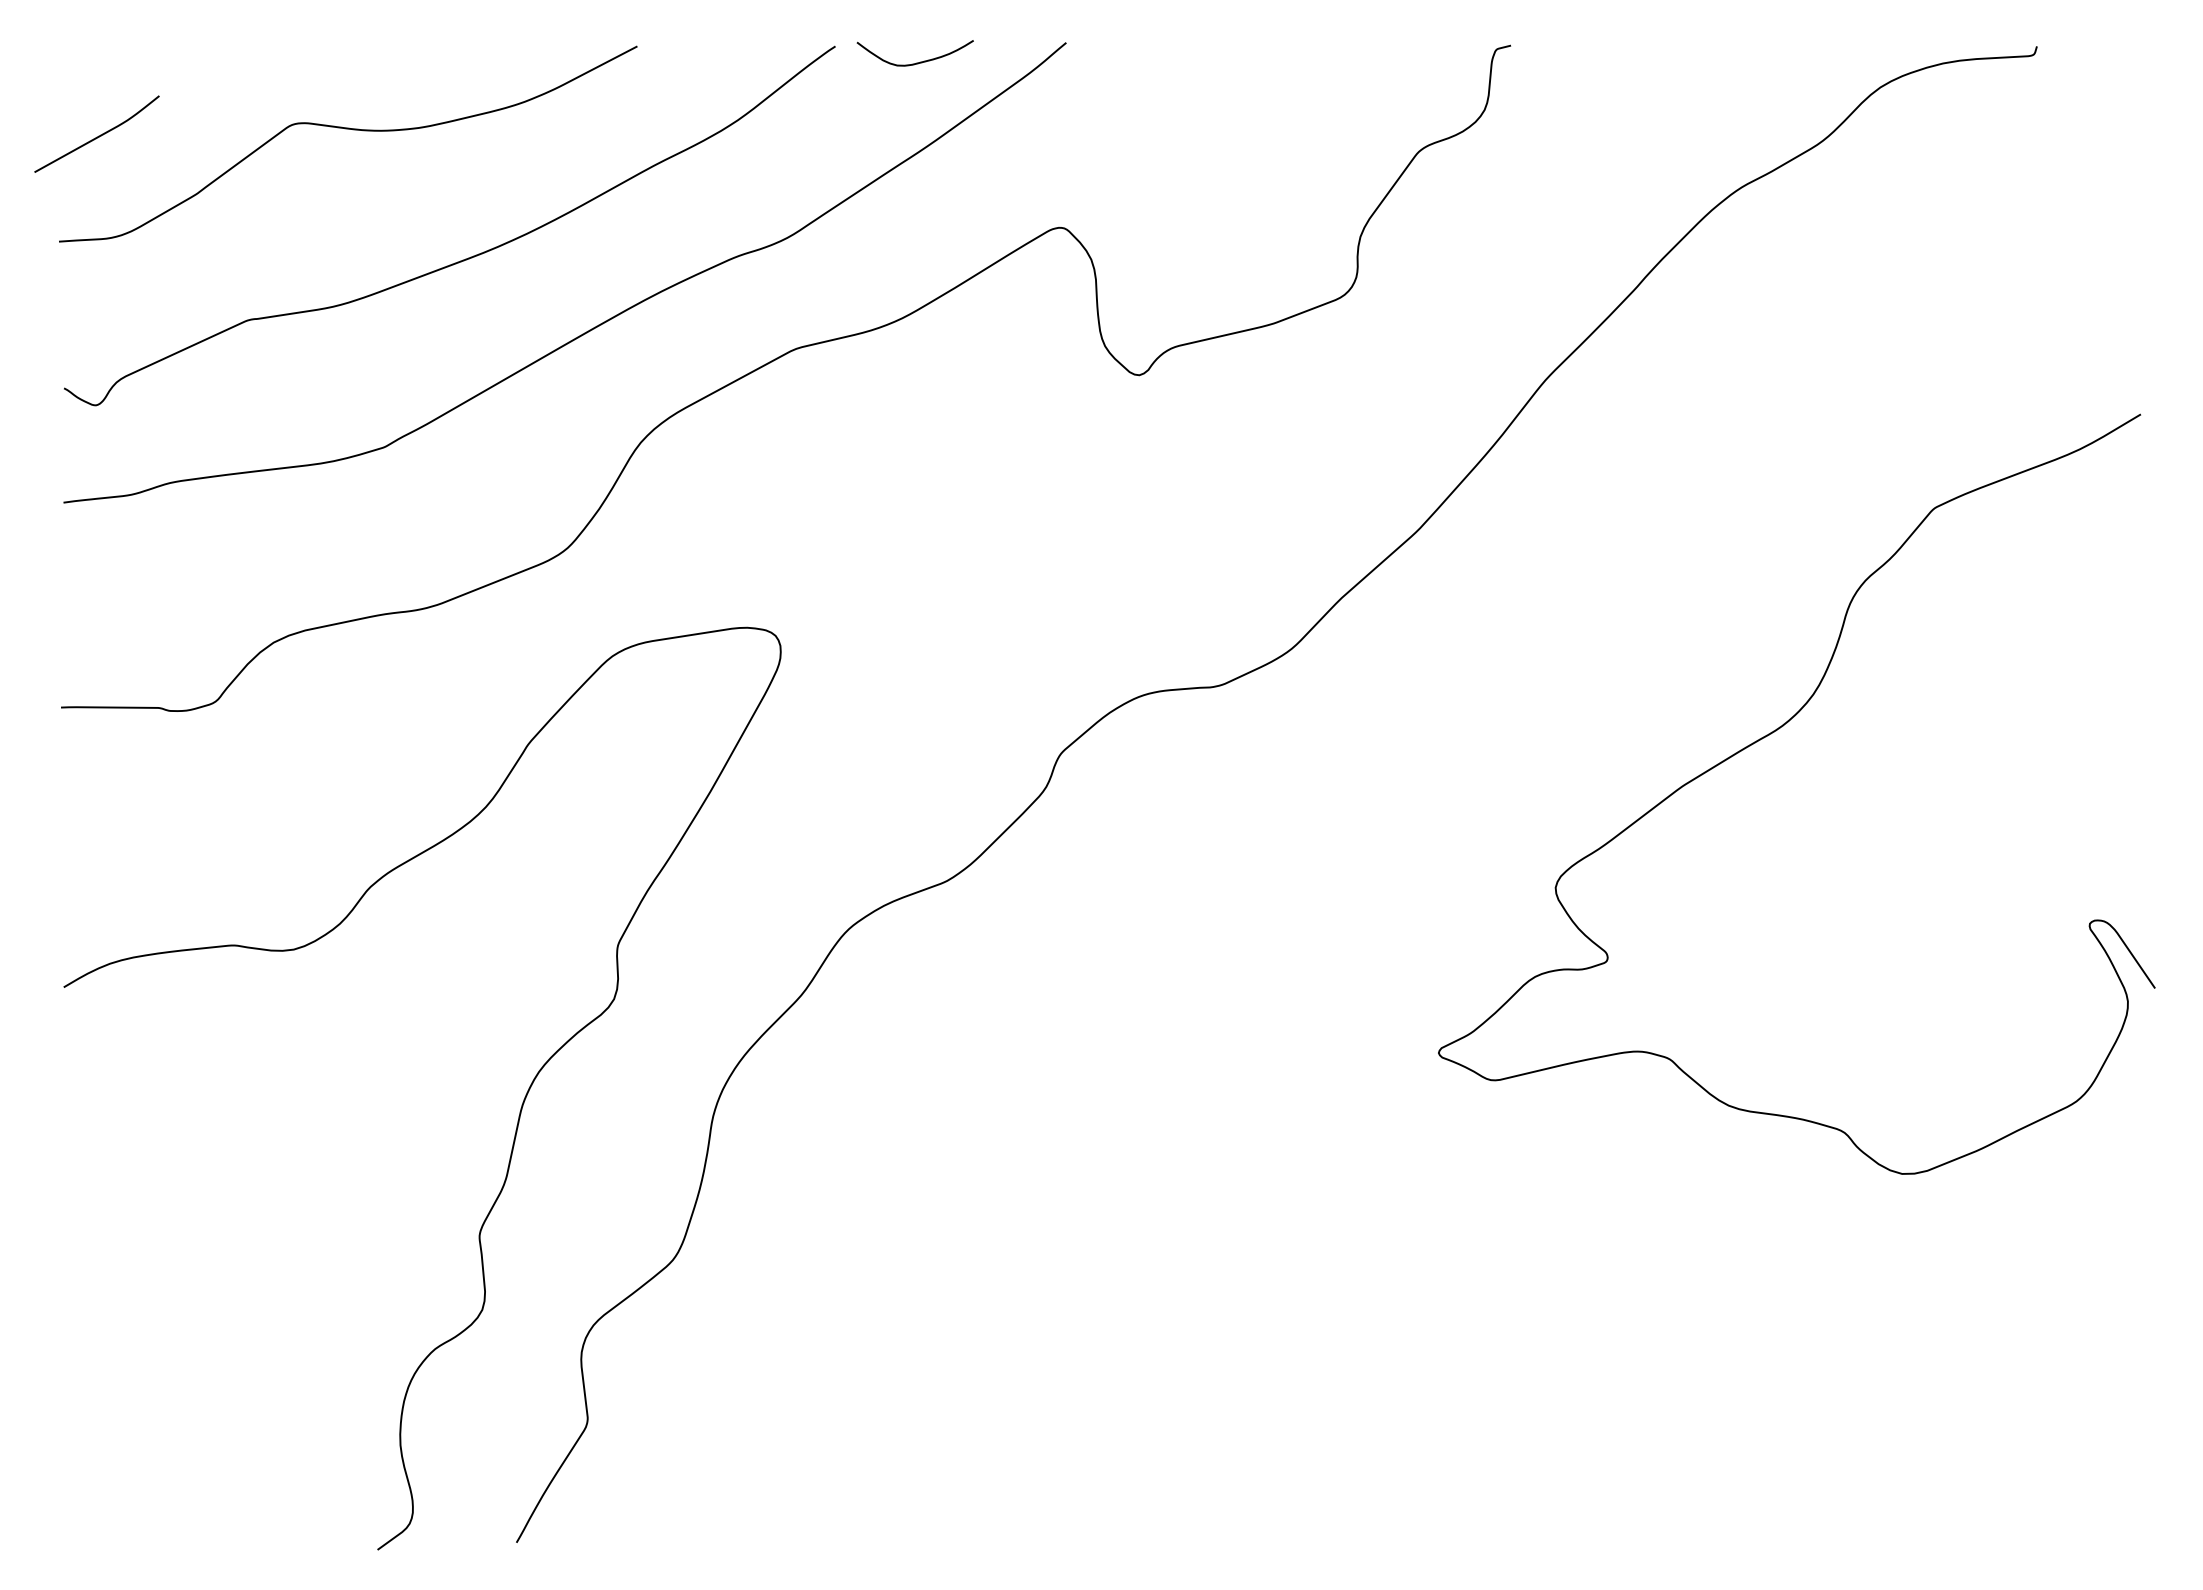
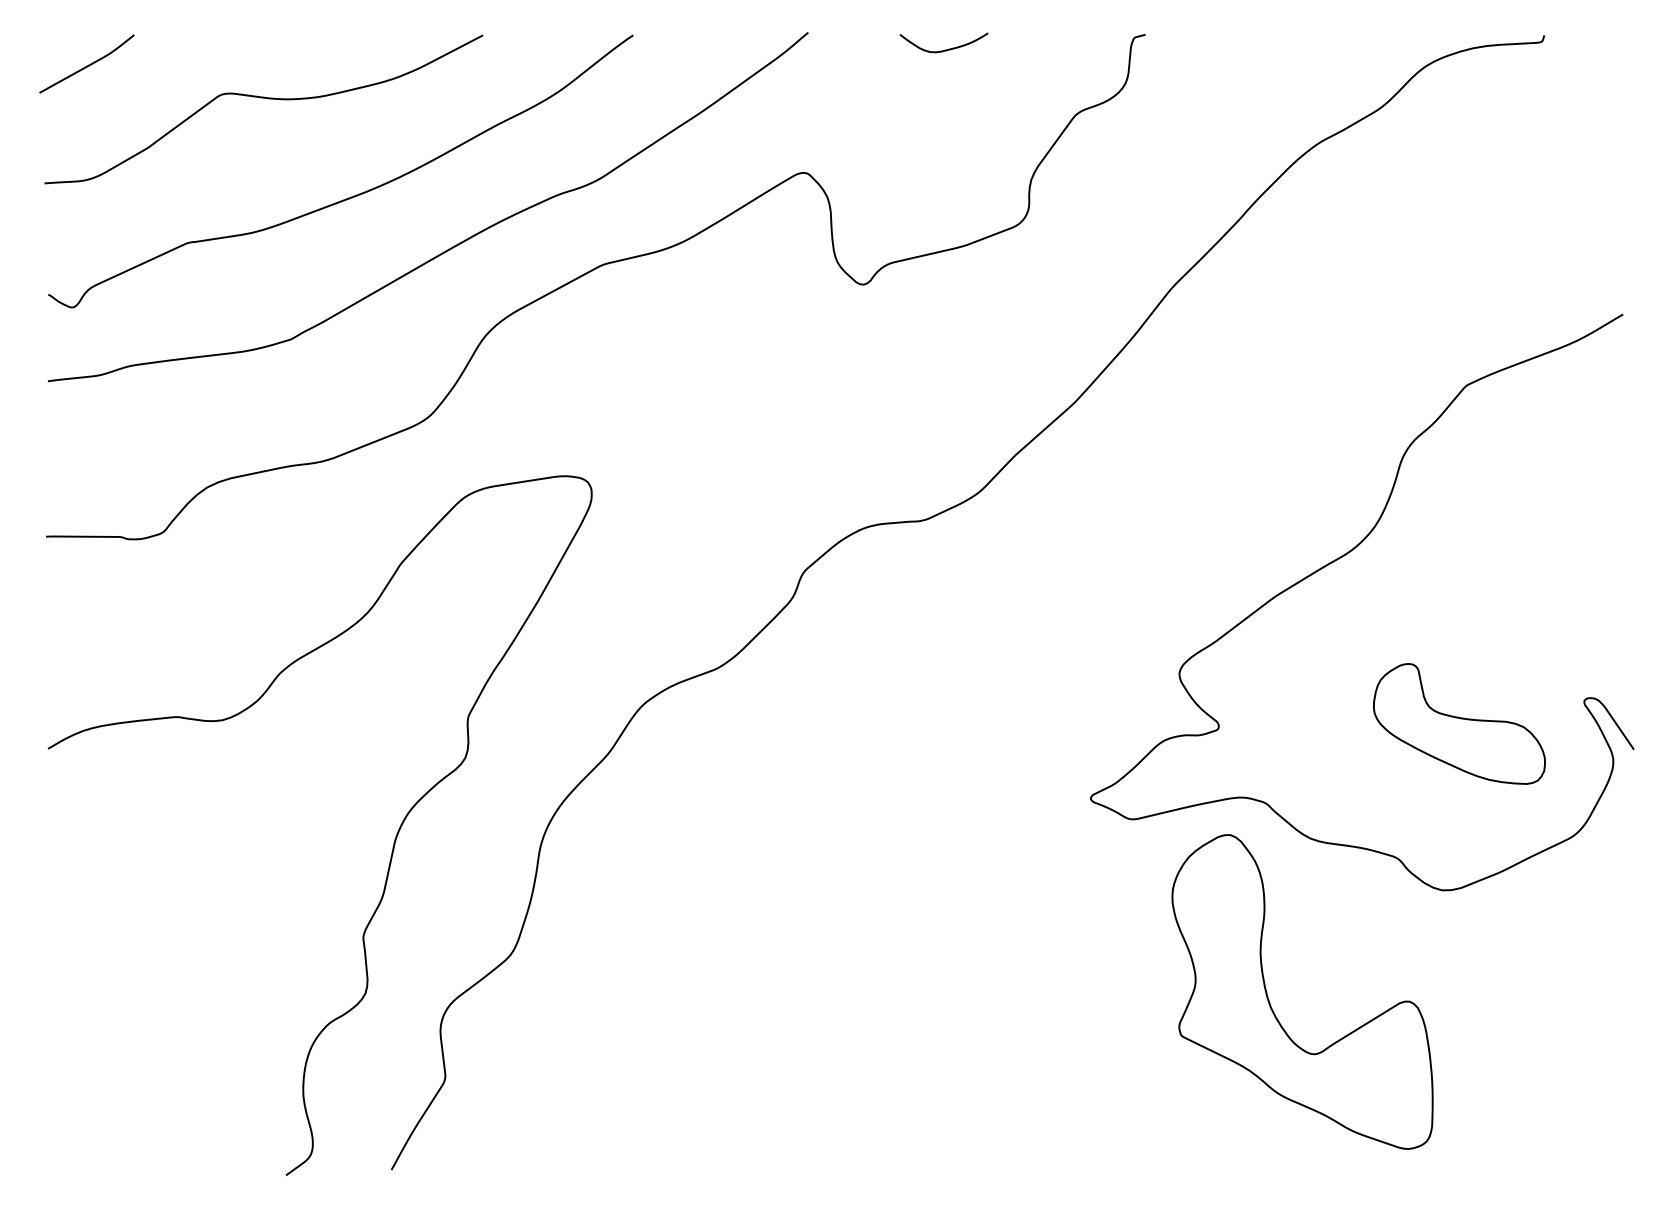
curve: (916, 62) -> (944, 49), moved
curve: (98, 135) -> (88, 64), moved
part: (1924, 954) -> (1459, 723), added
part: (1675, 1322) -> (1270, 1003), added

